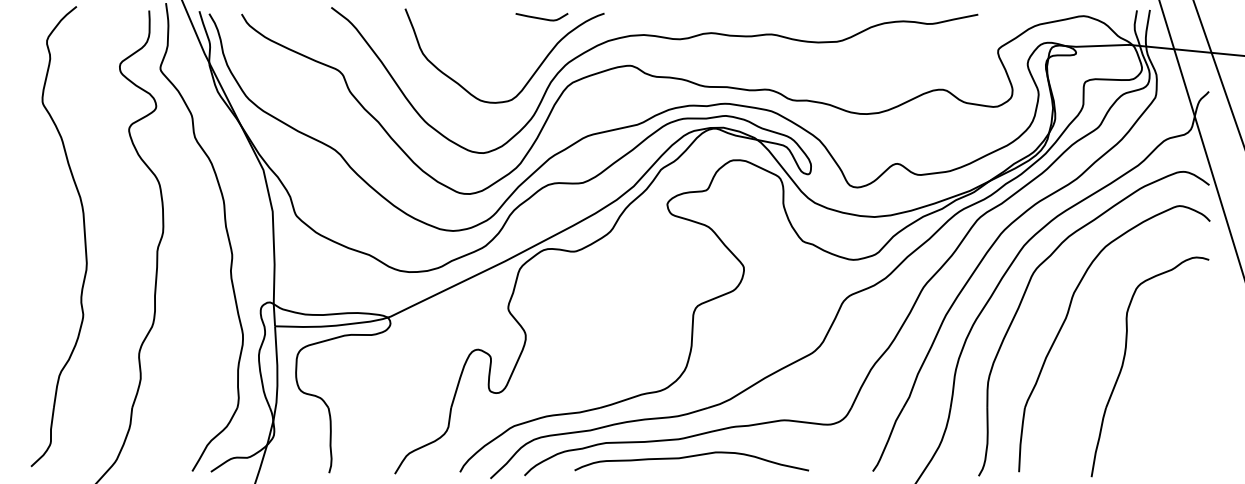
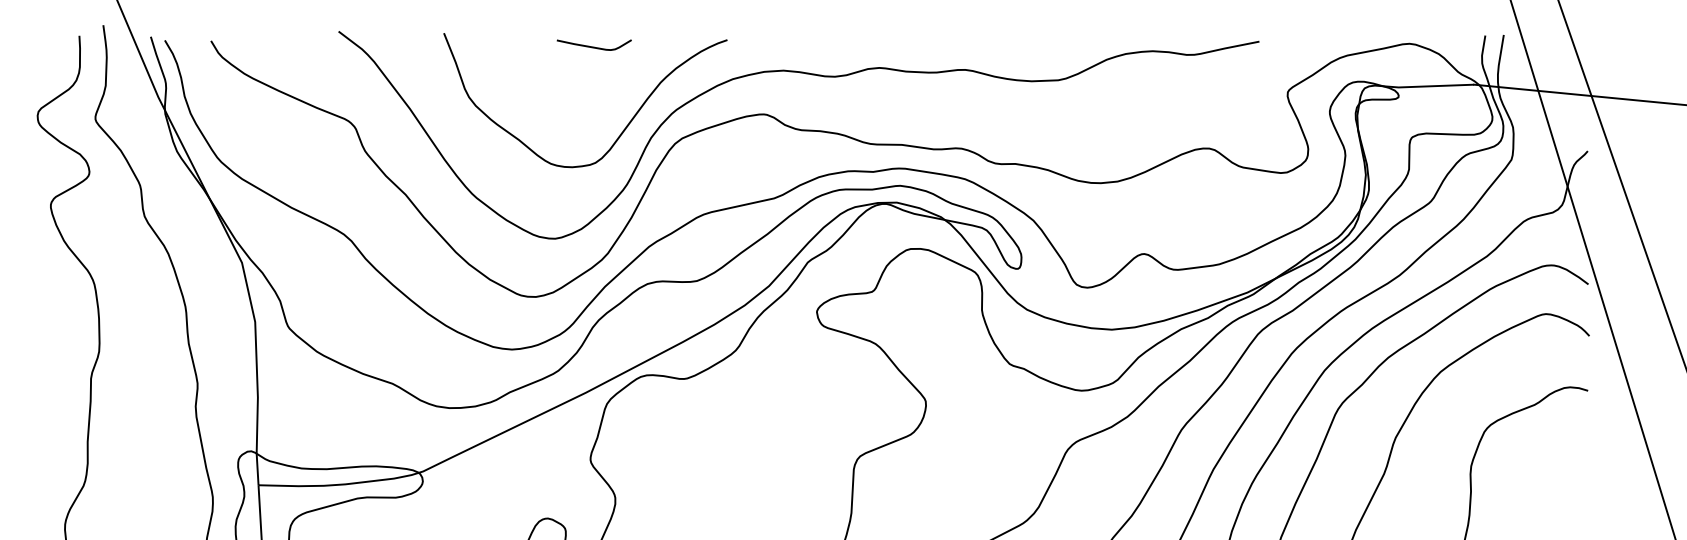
curve: (541, 17) -> (593, 45), moved

